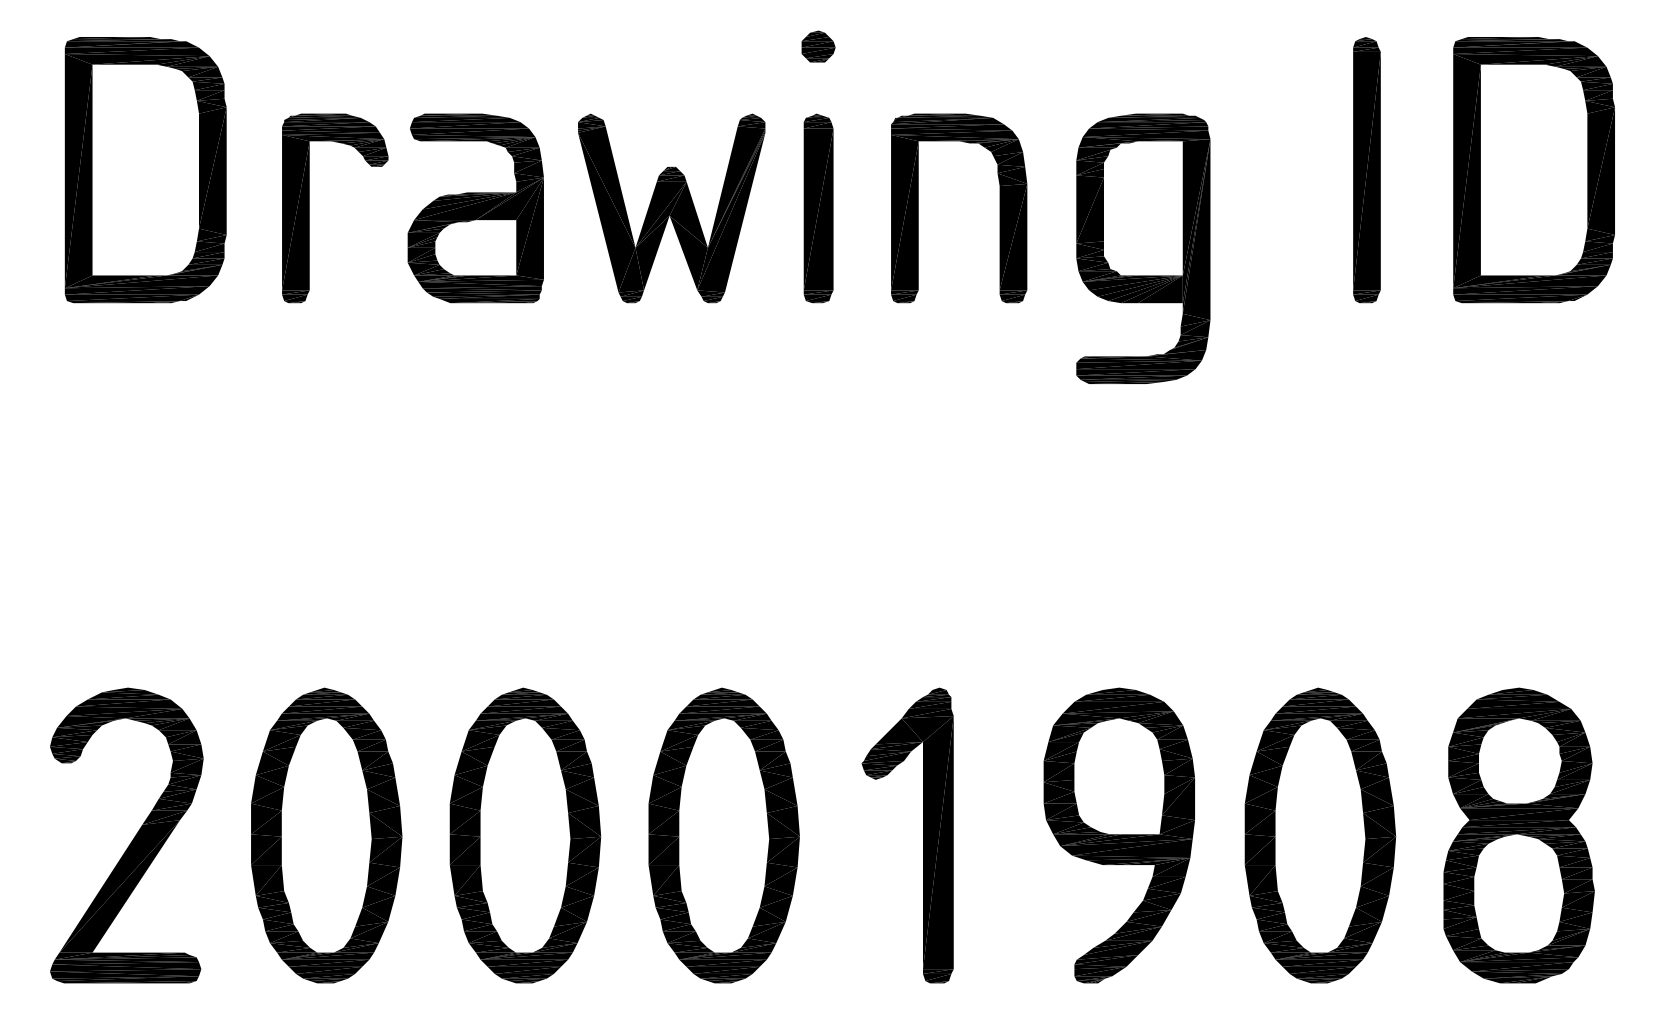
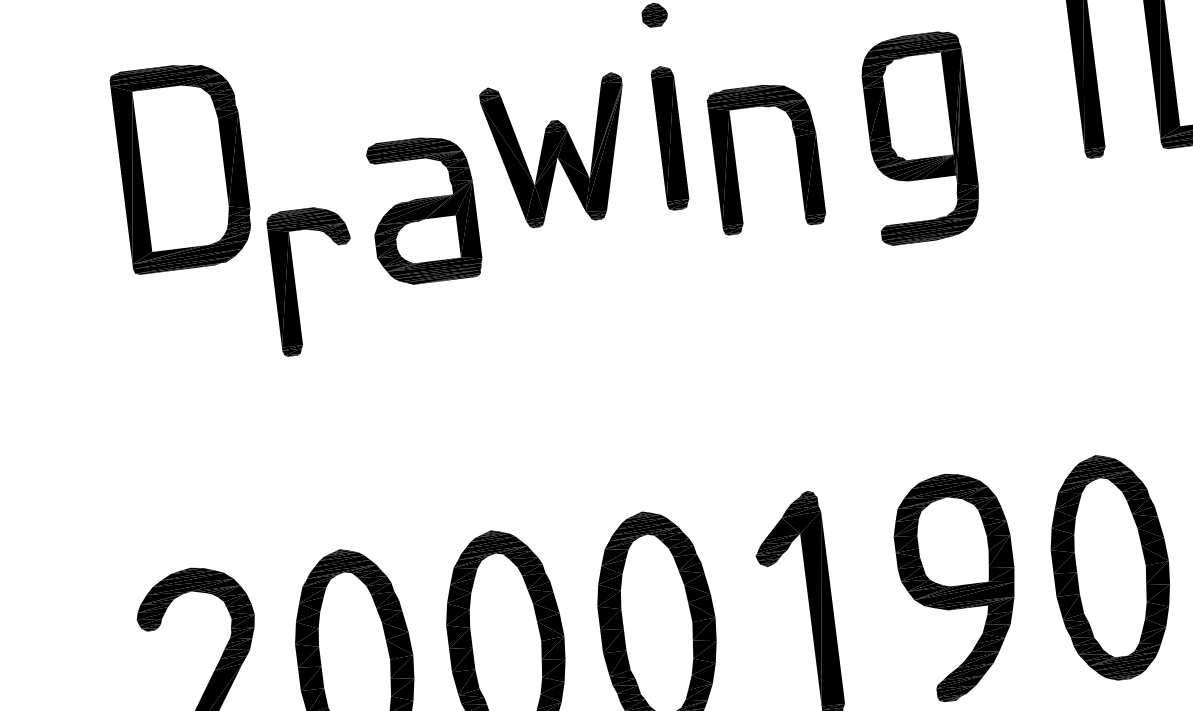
part: (145, 170) -> (182, 167), moved
part: (309, 208) -> (295, 282), moved
part: (475, 208) -> (423, 210), moved
part: (999, 208) -> (797, 153), moved

